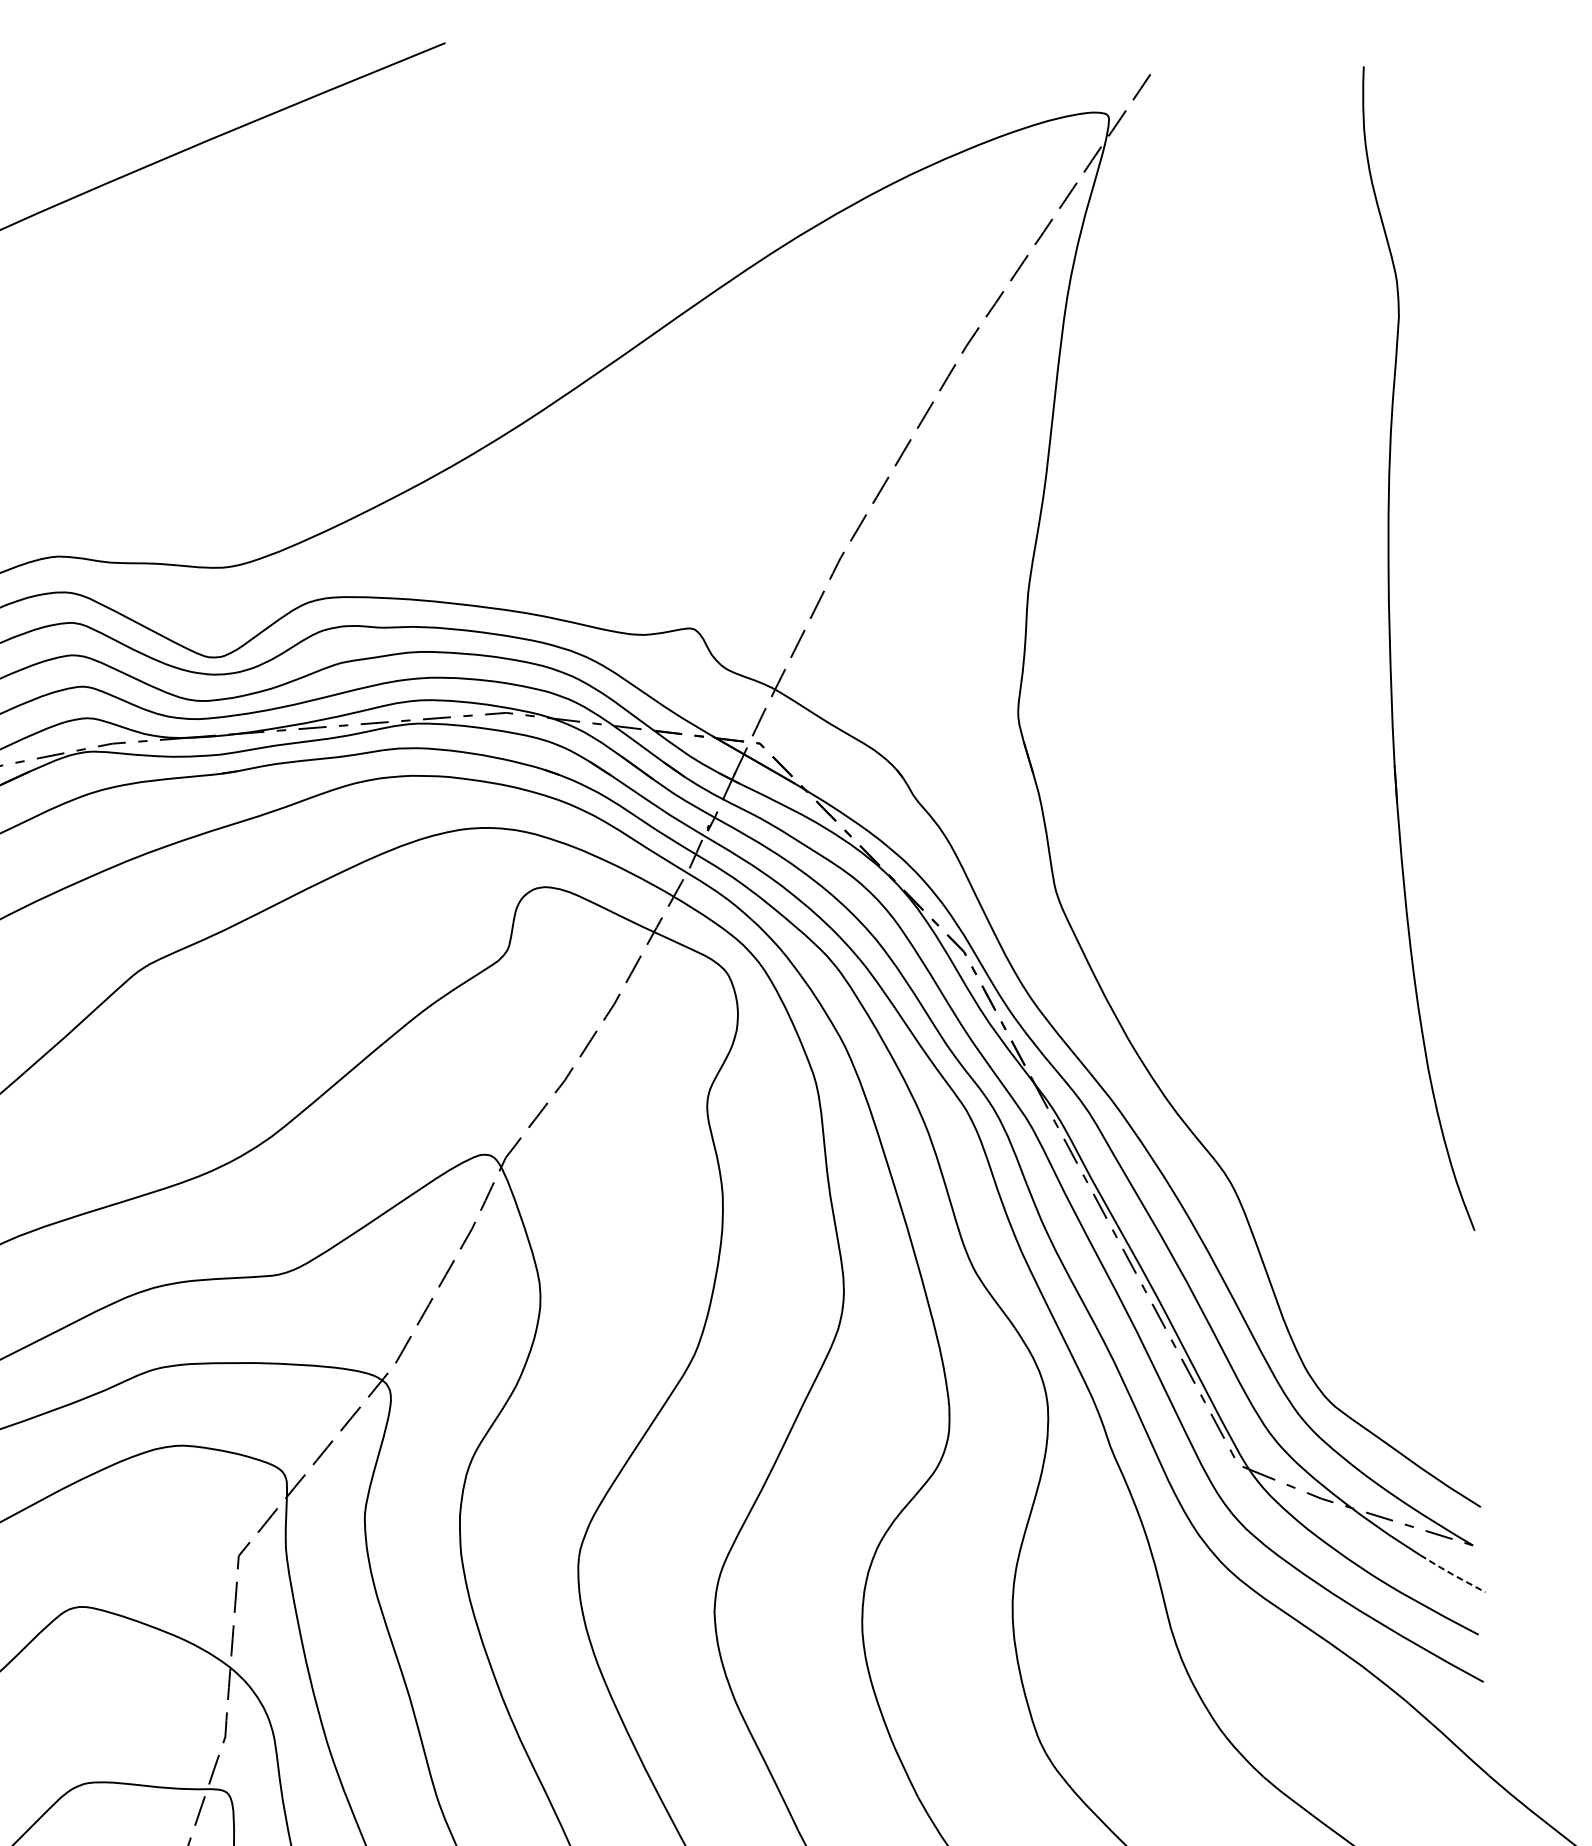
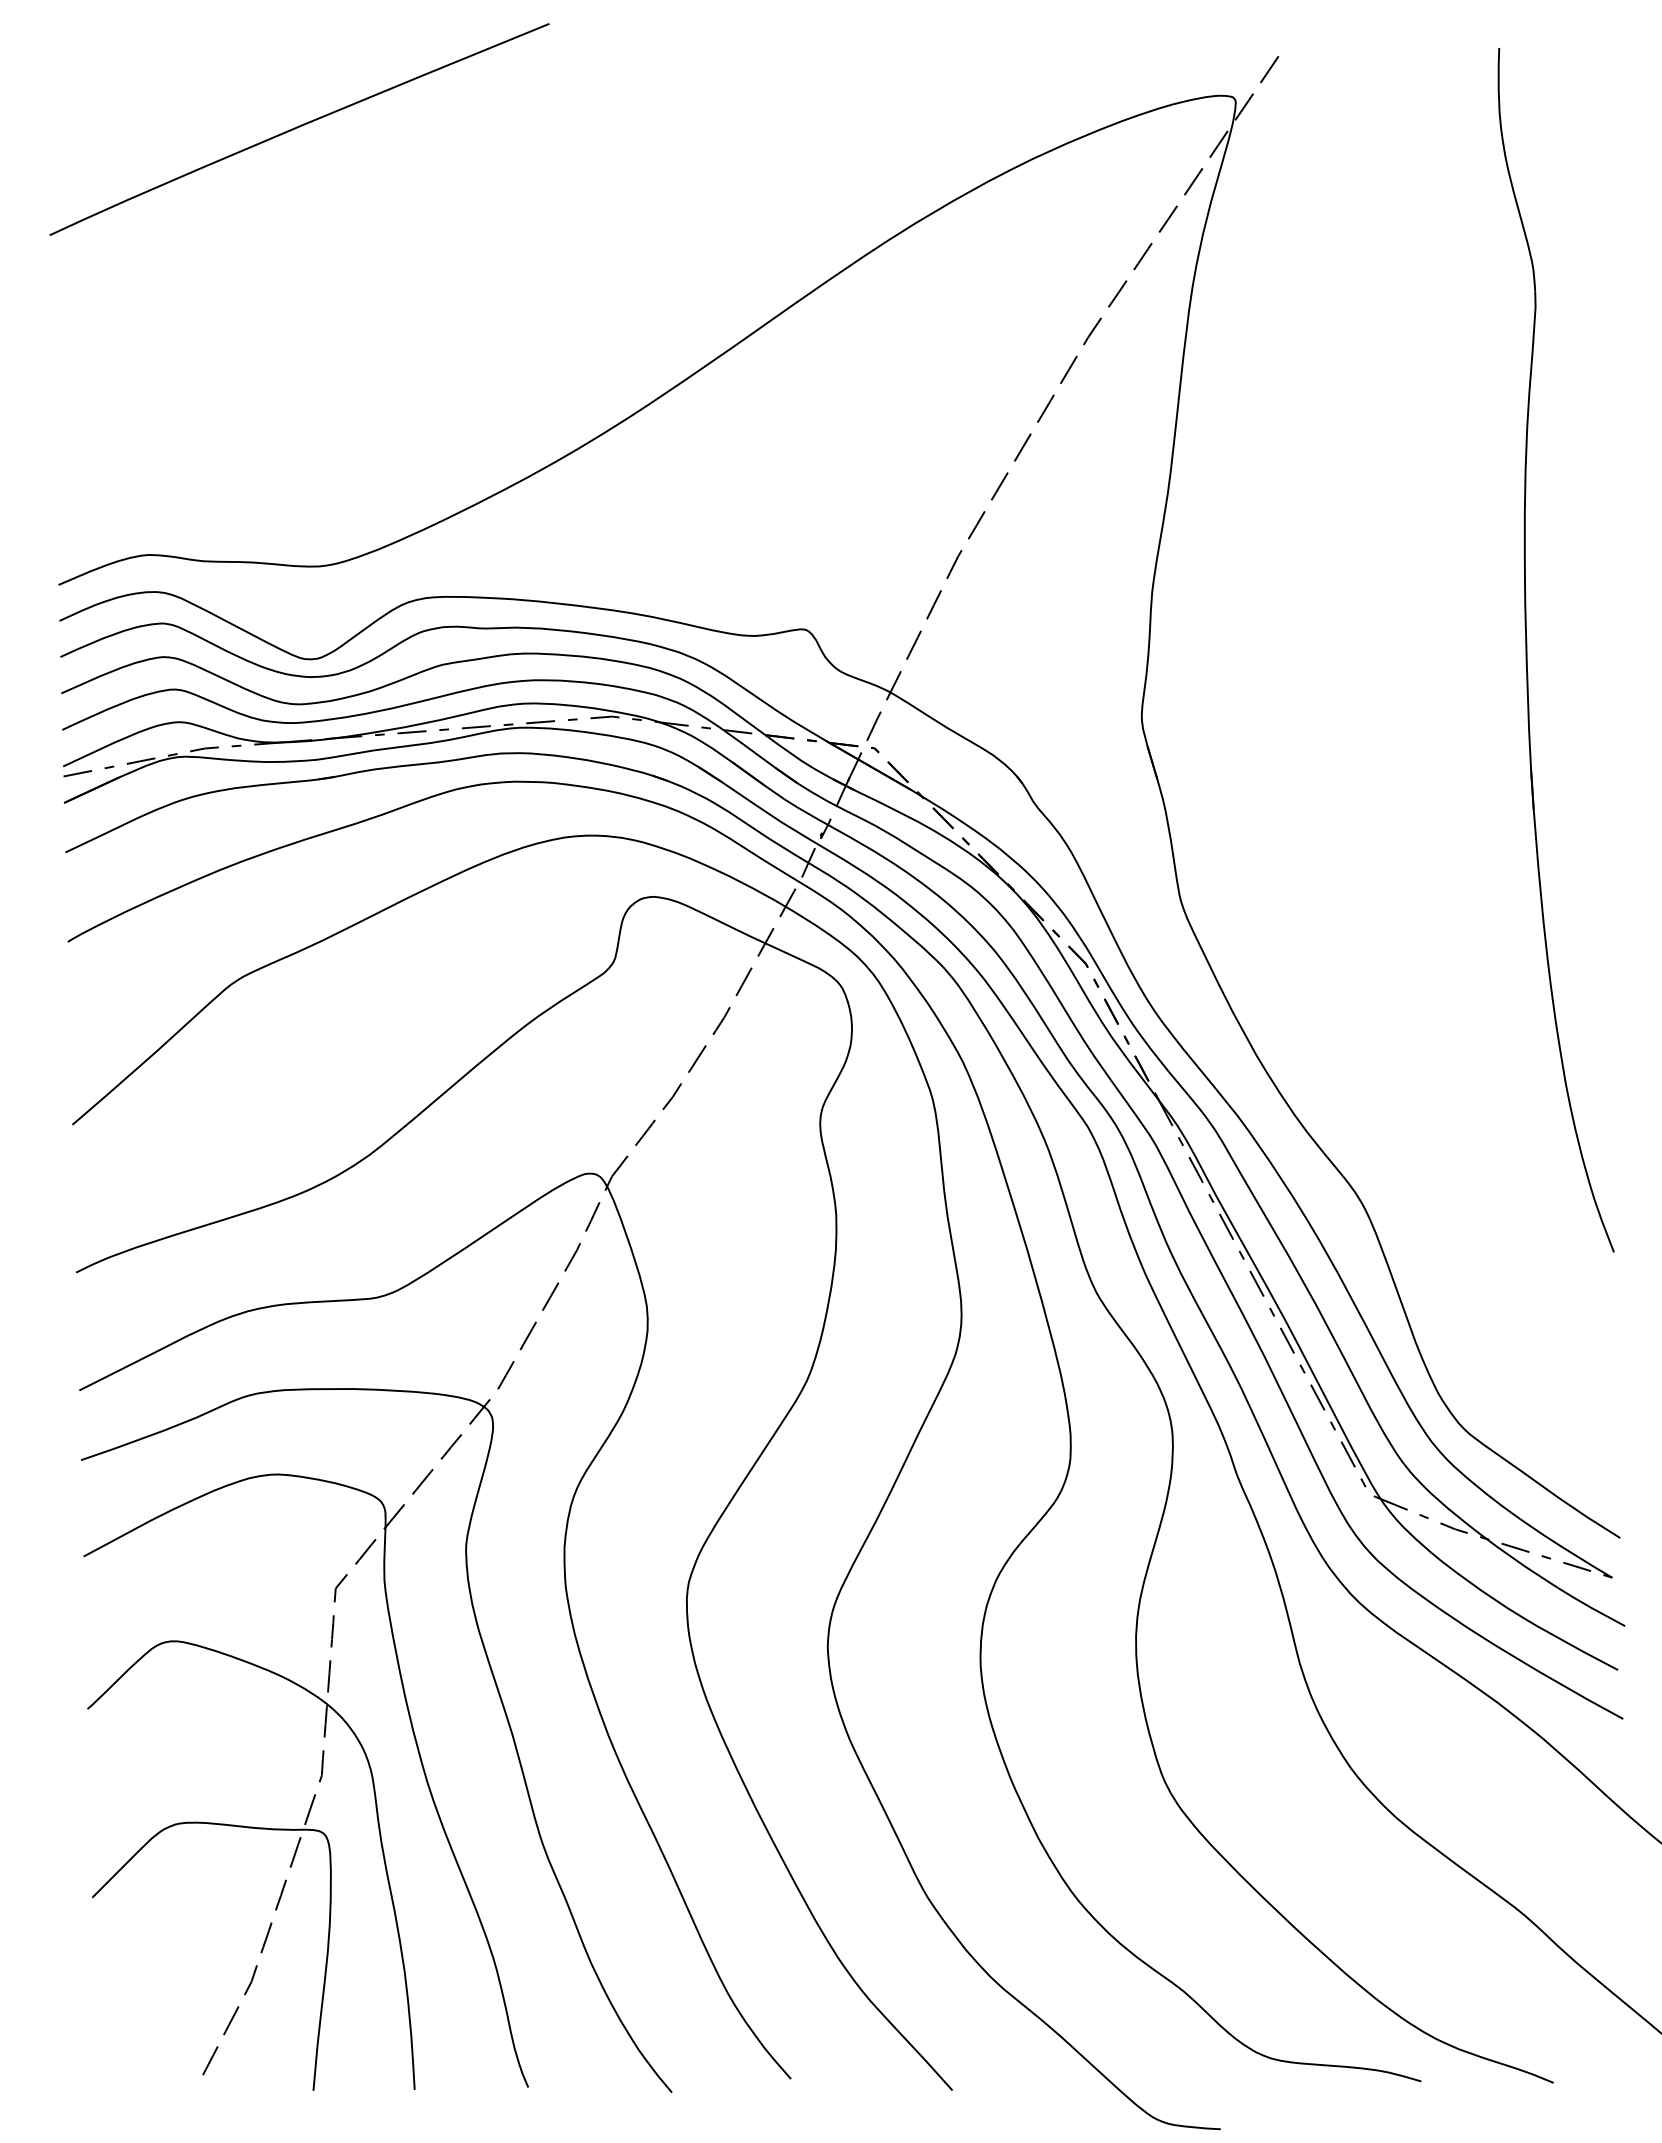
line: (1452, 1574) -> (1591, 1607), dashed -> solid

